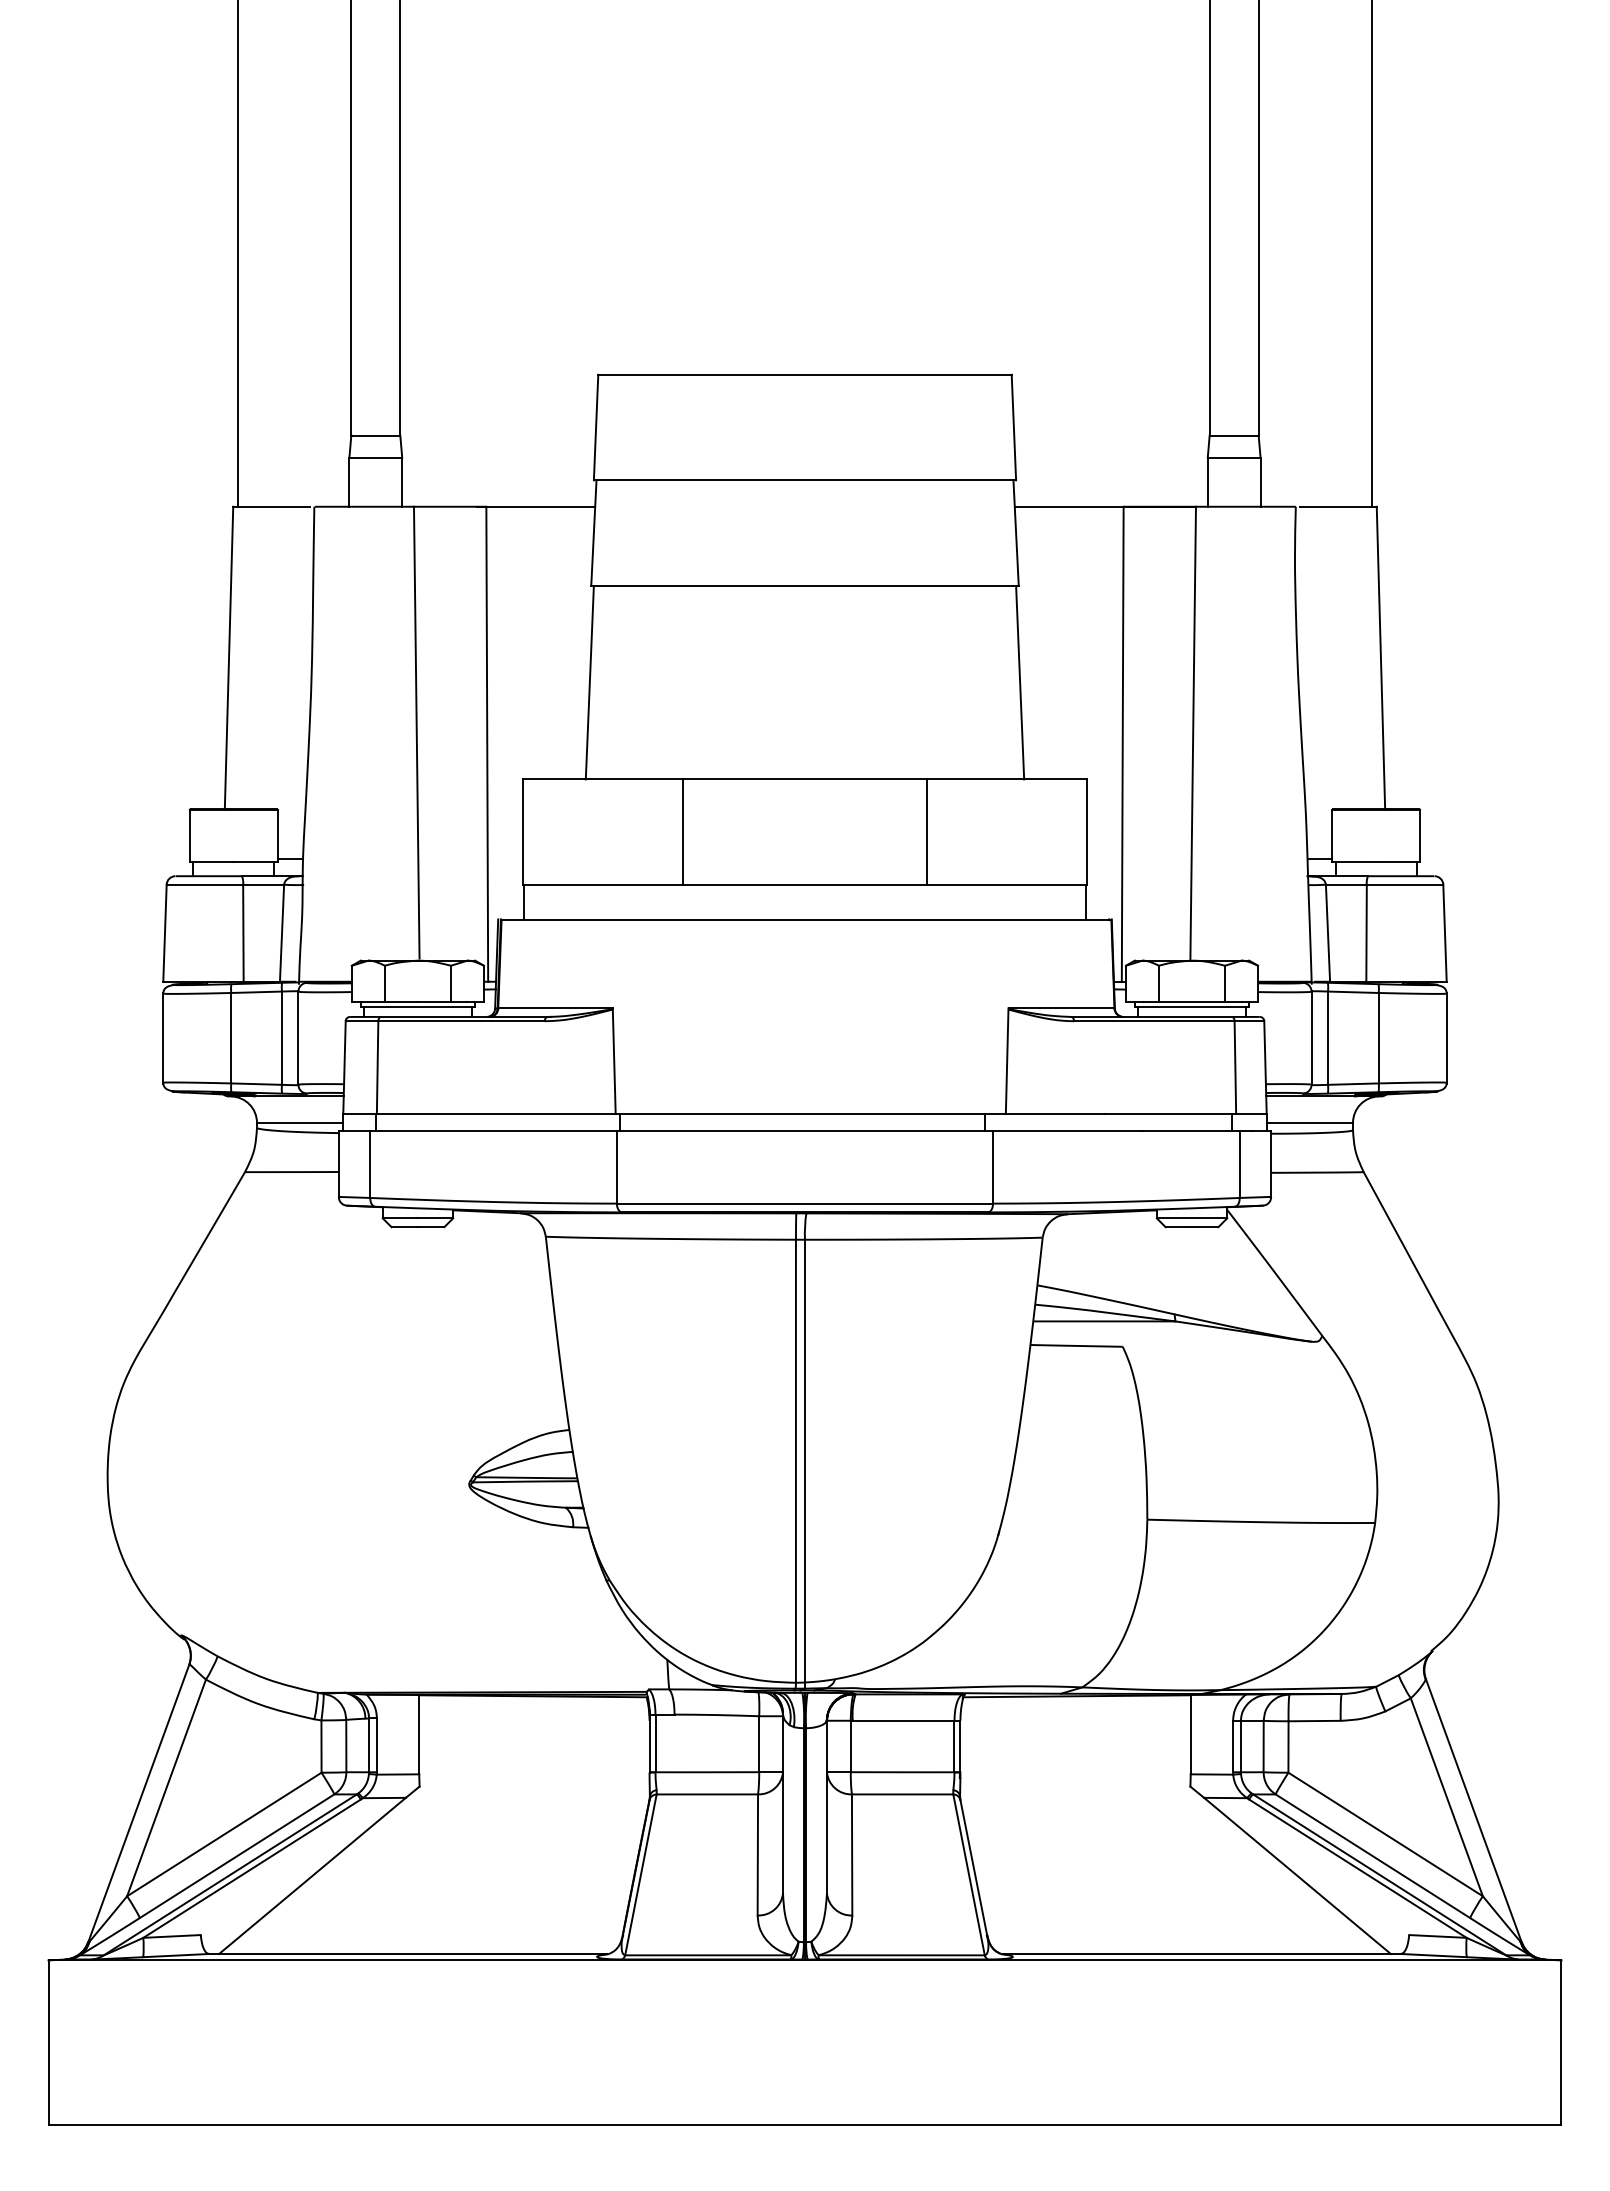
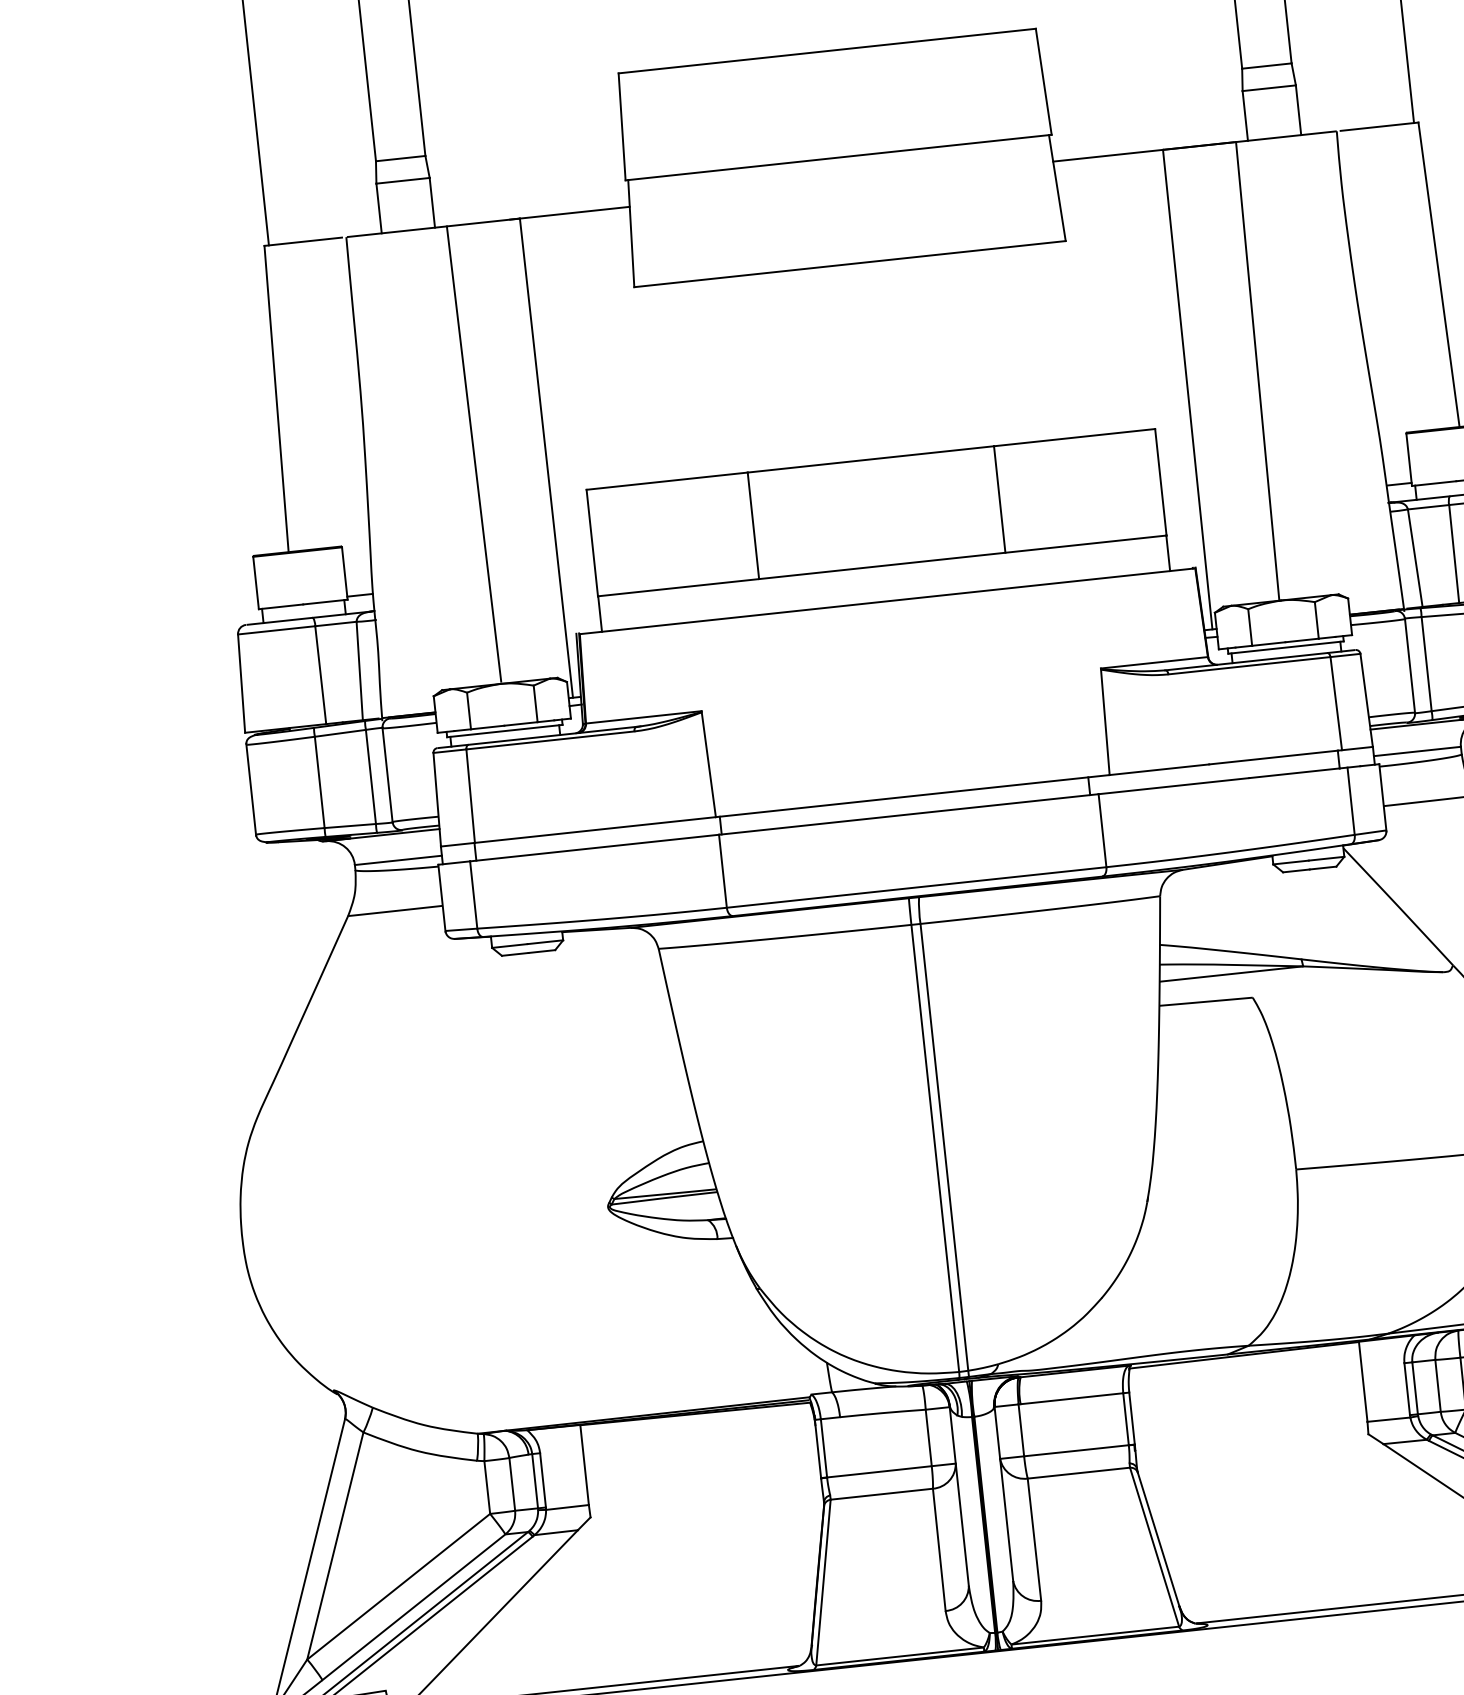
line: (589, 682) -> (642, 384), removed
line: (1020, 682) -> (1077, 338), removed

